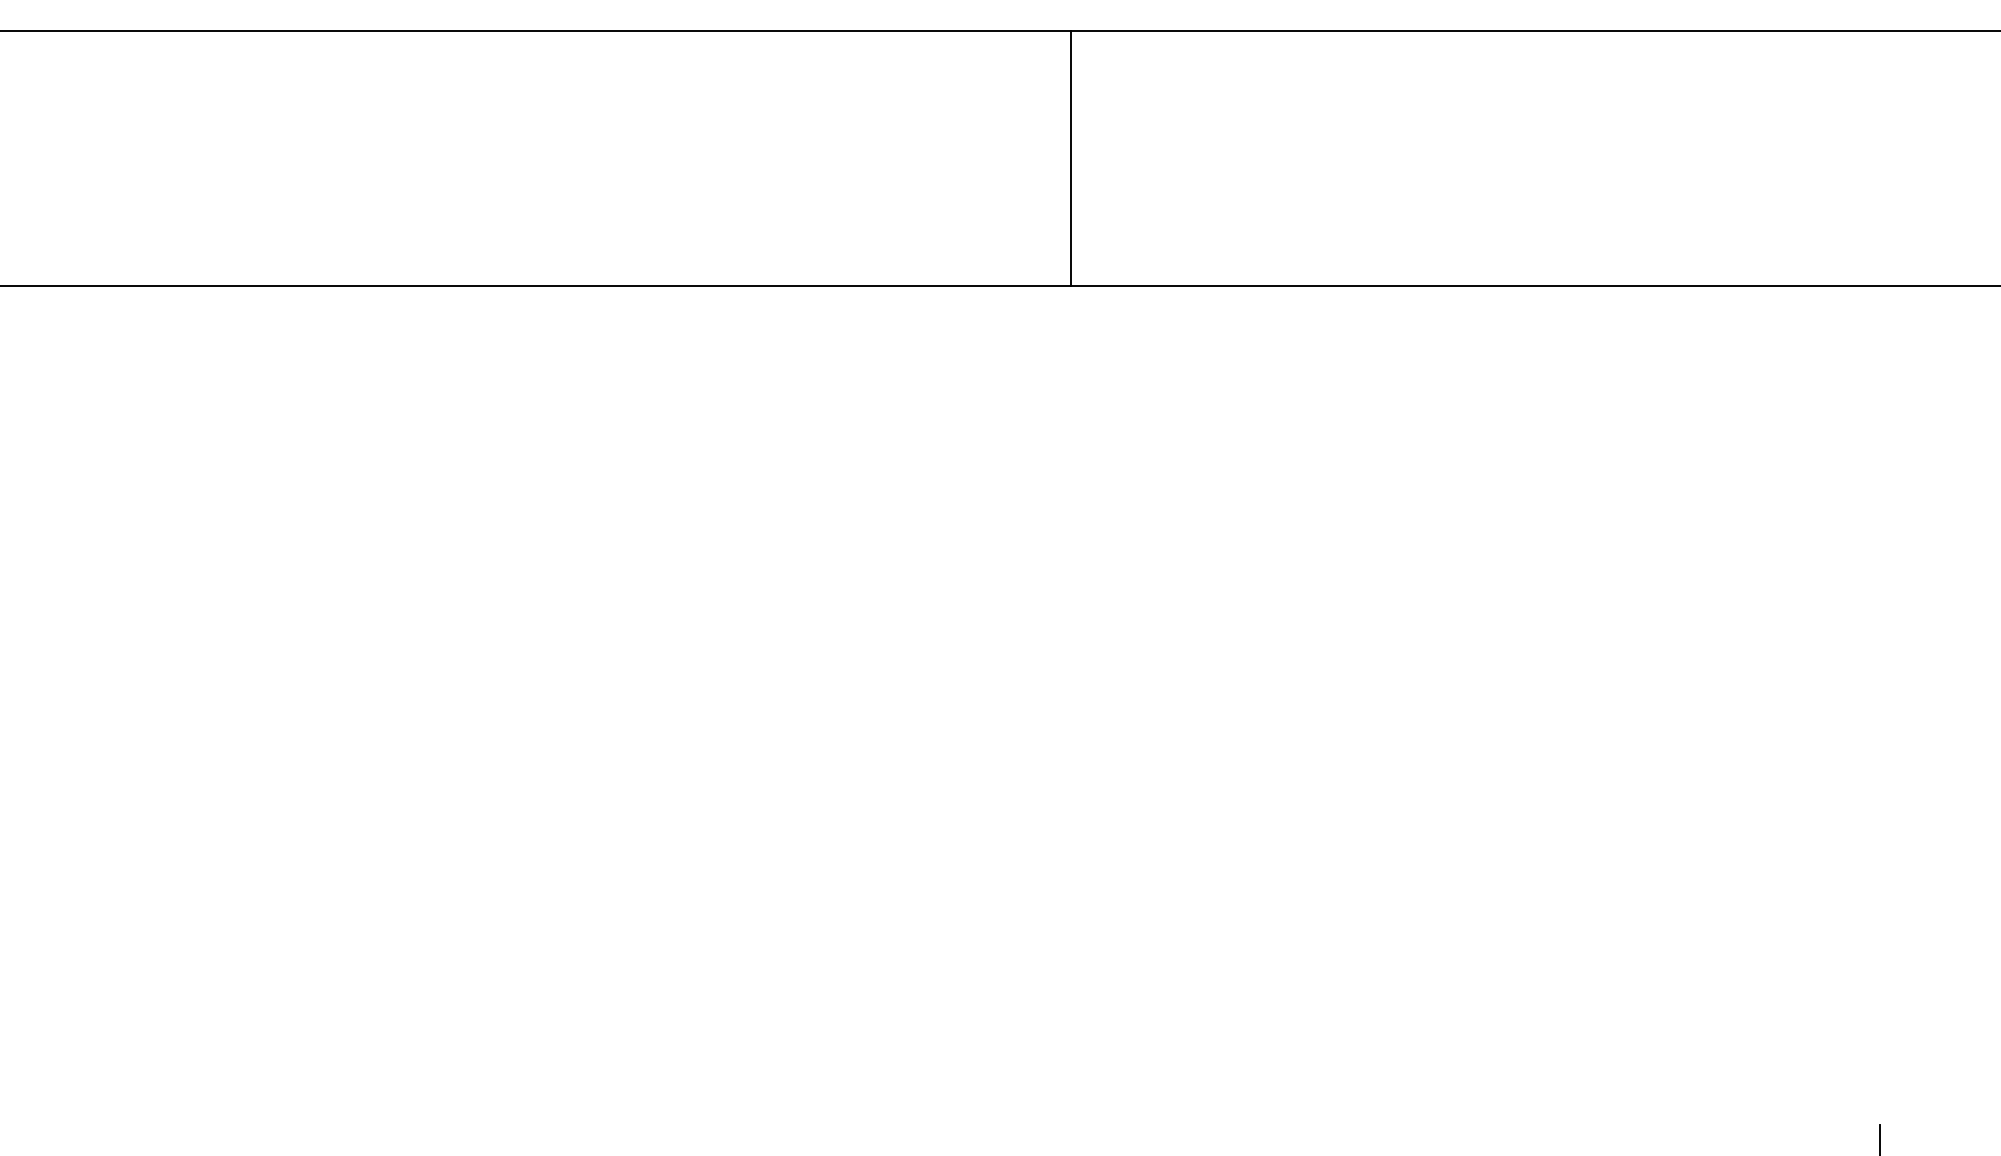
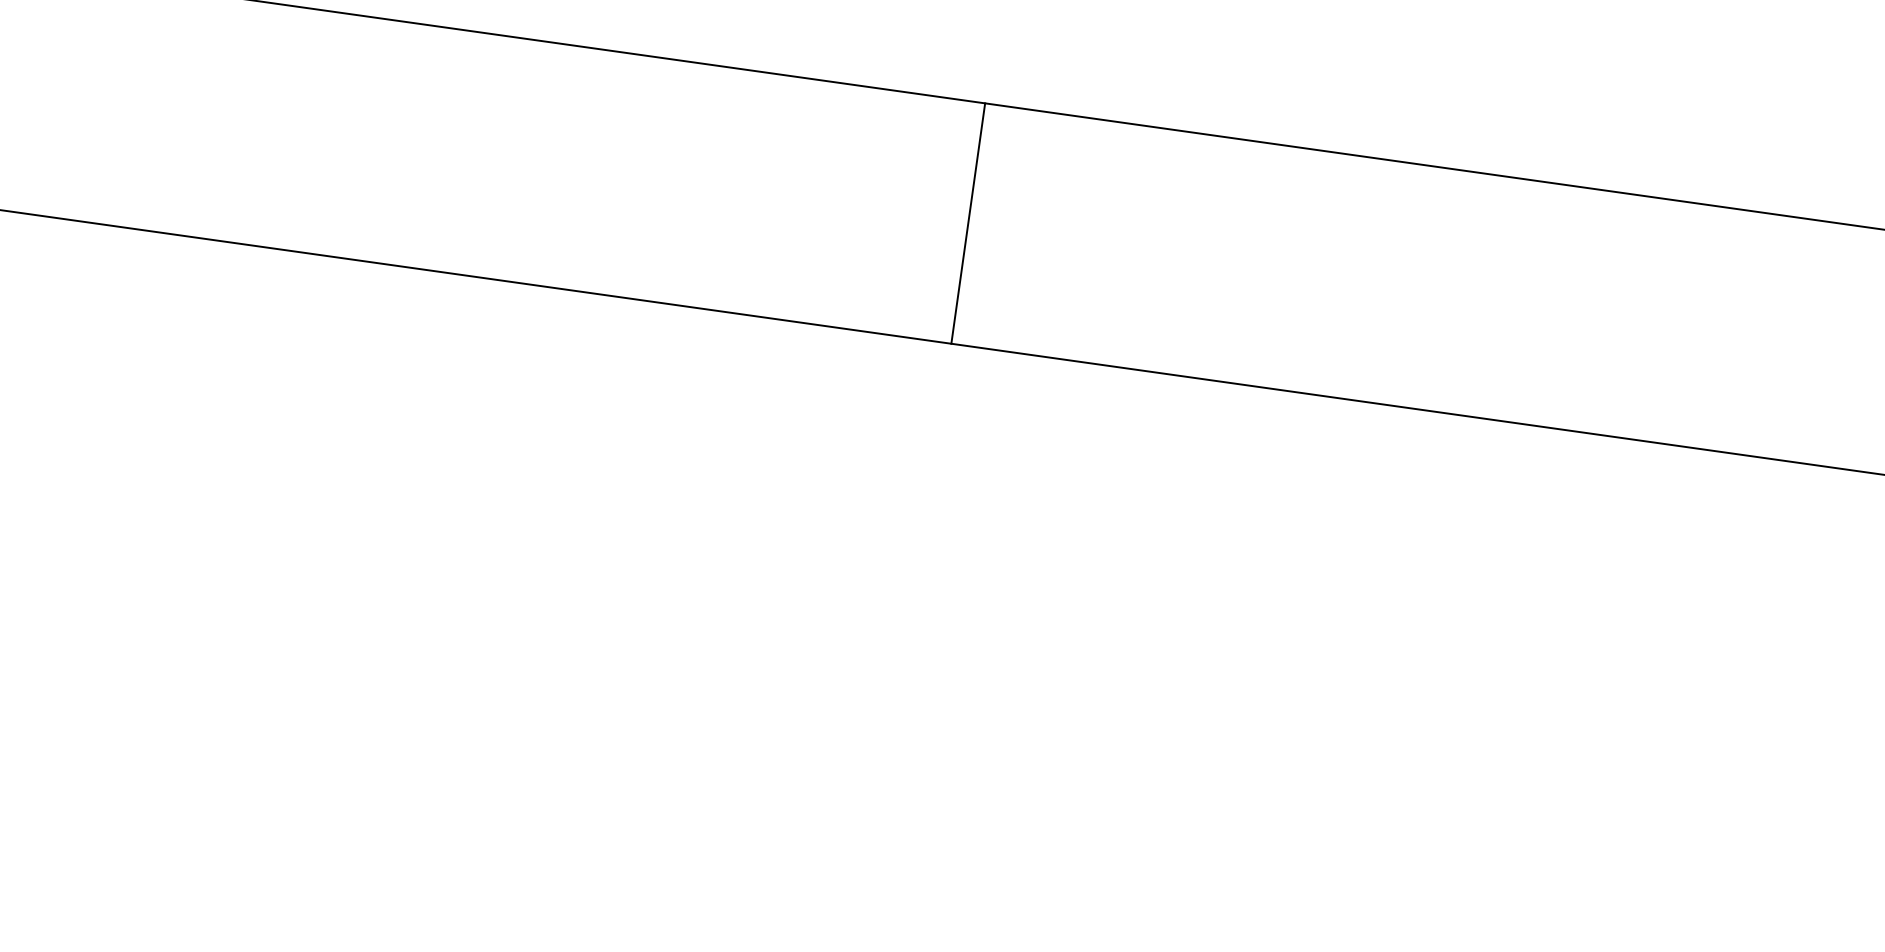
line: (1071, 158) -> (968, 223), moved

